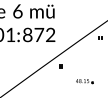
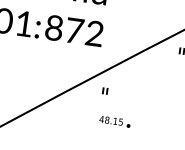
part: (84, 81) -> (114, 121), moved

